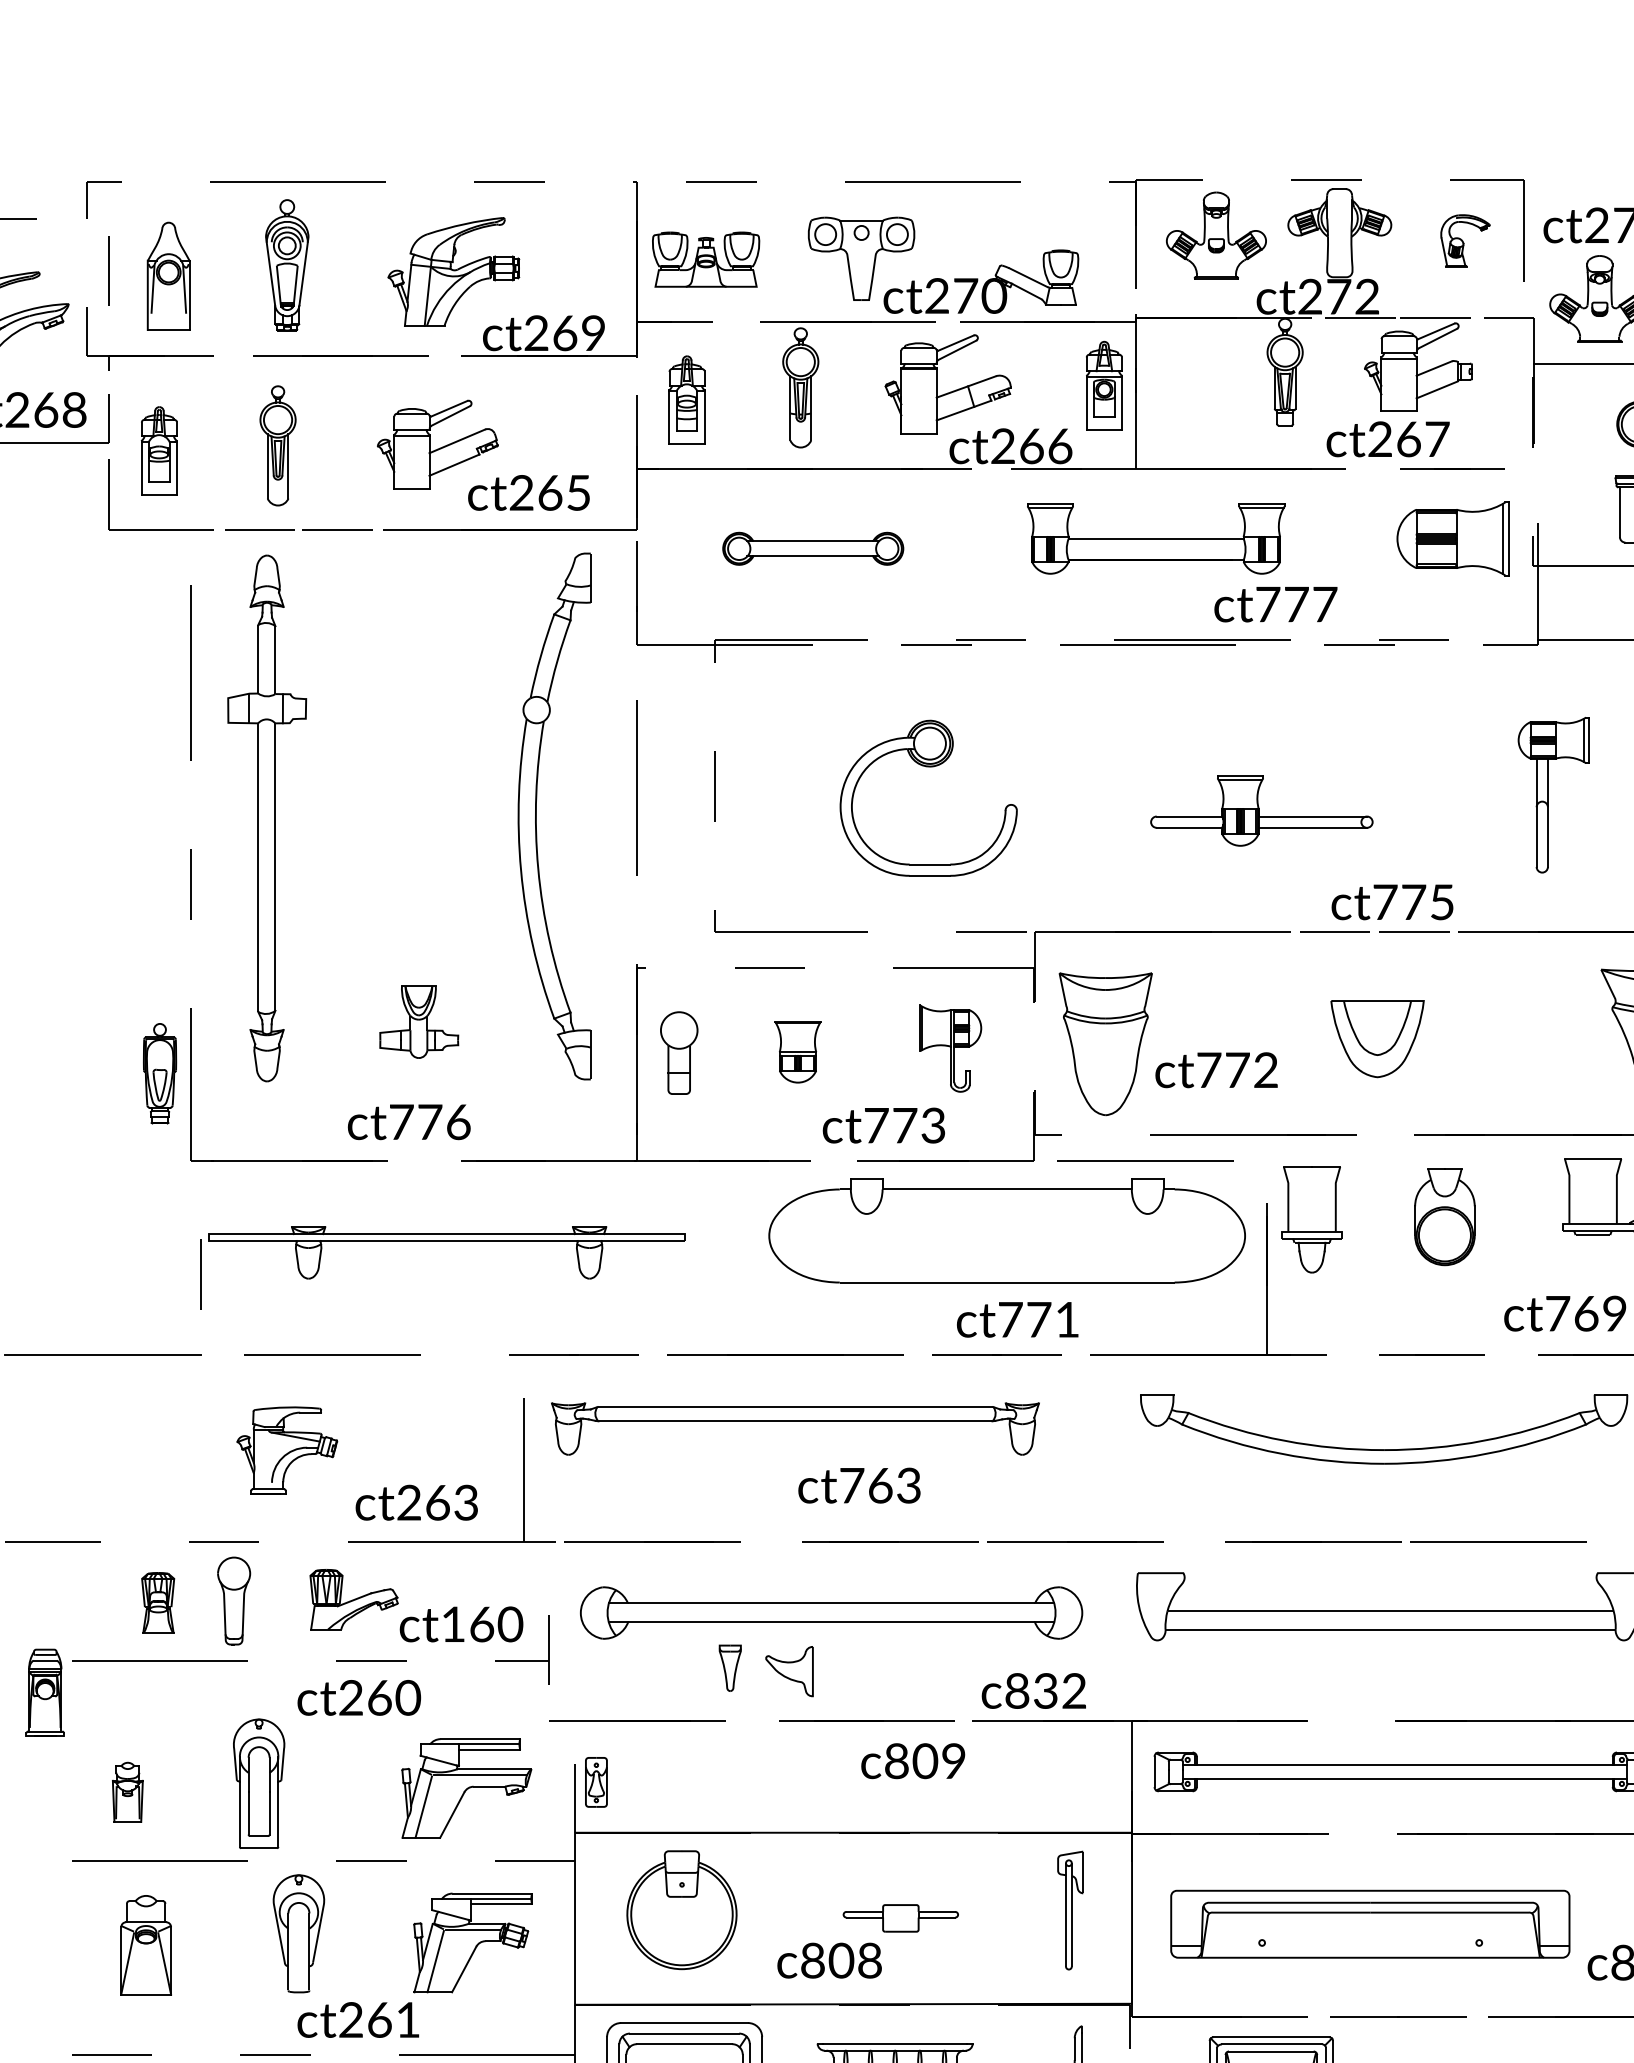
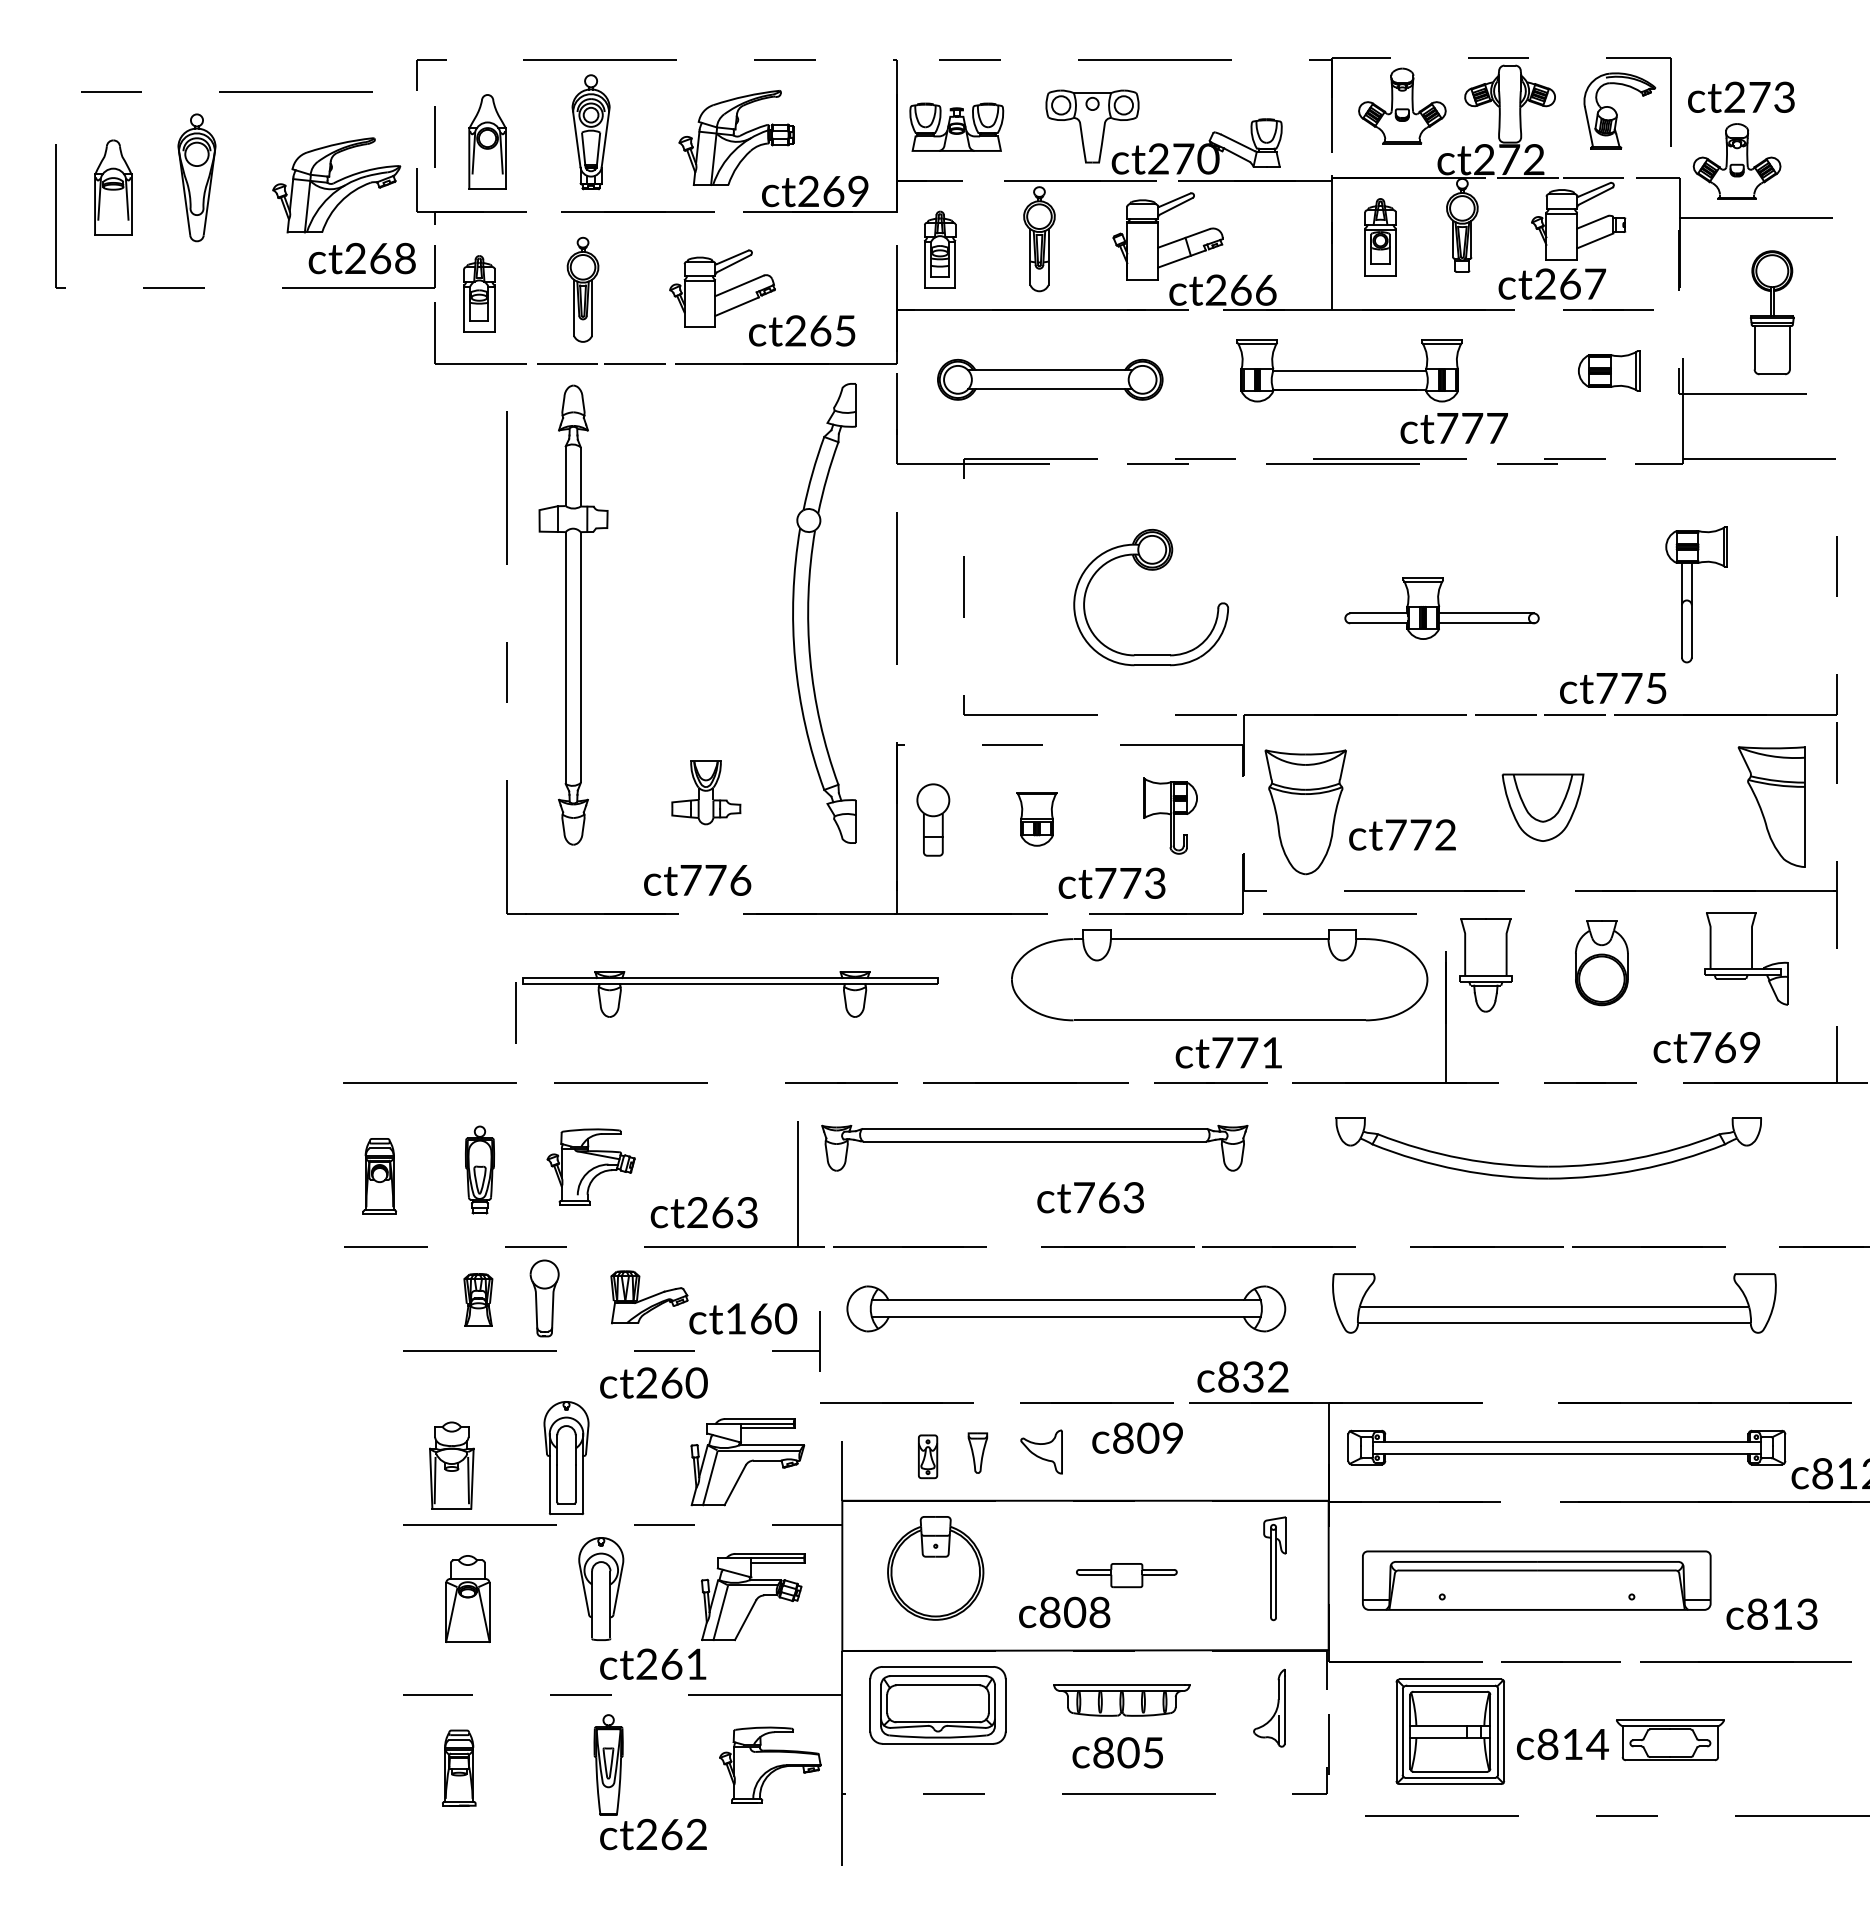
part: (1465, 240) -> (1619, 110), size x1.67
part: (1104, 385) -> (1380, 237), moved
part: (1453, 538) -> (1609, 370), size x0.62
part: (813, 548) -> (1050, 379), size x1.43
text: (1392, 902) -> (1613, 688), moved
part: (159, 1073) -> (479, 1169), moved
part: (729, 1667) -> (977, 1452), moved
part: (789, 1670) -> (1041, 1451), moved
part: (44, 1692) -> (379, 1176), moved
part: (596, 1782) -> (928, 1456), moved
part: (127, 1792) -> (451, 1465), size x1.67

